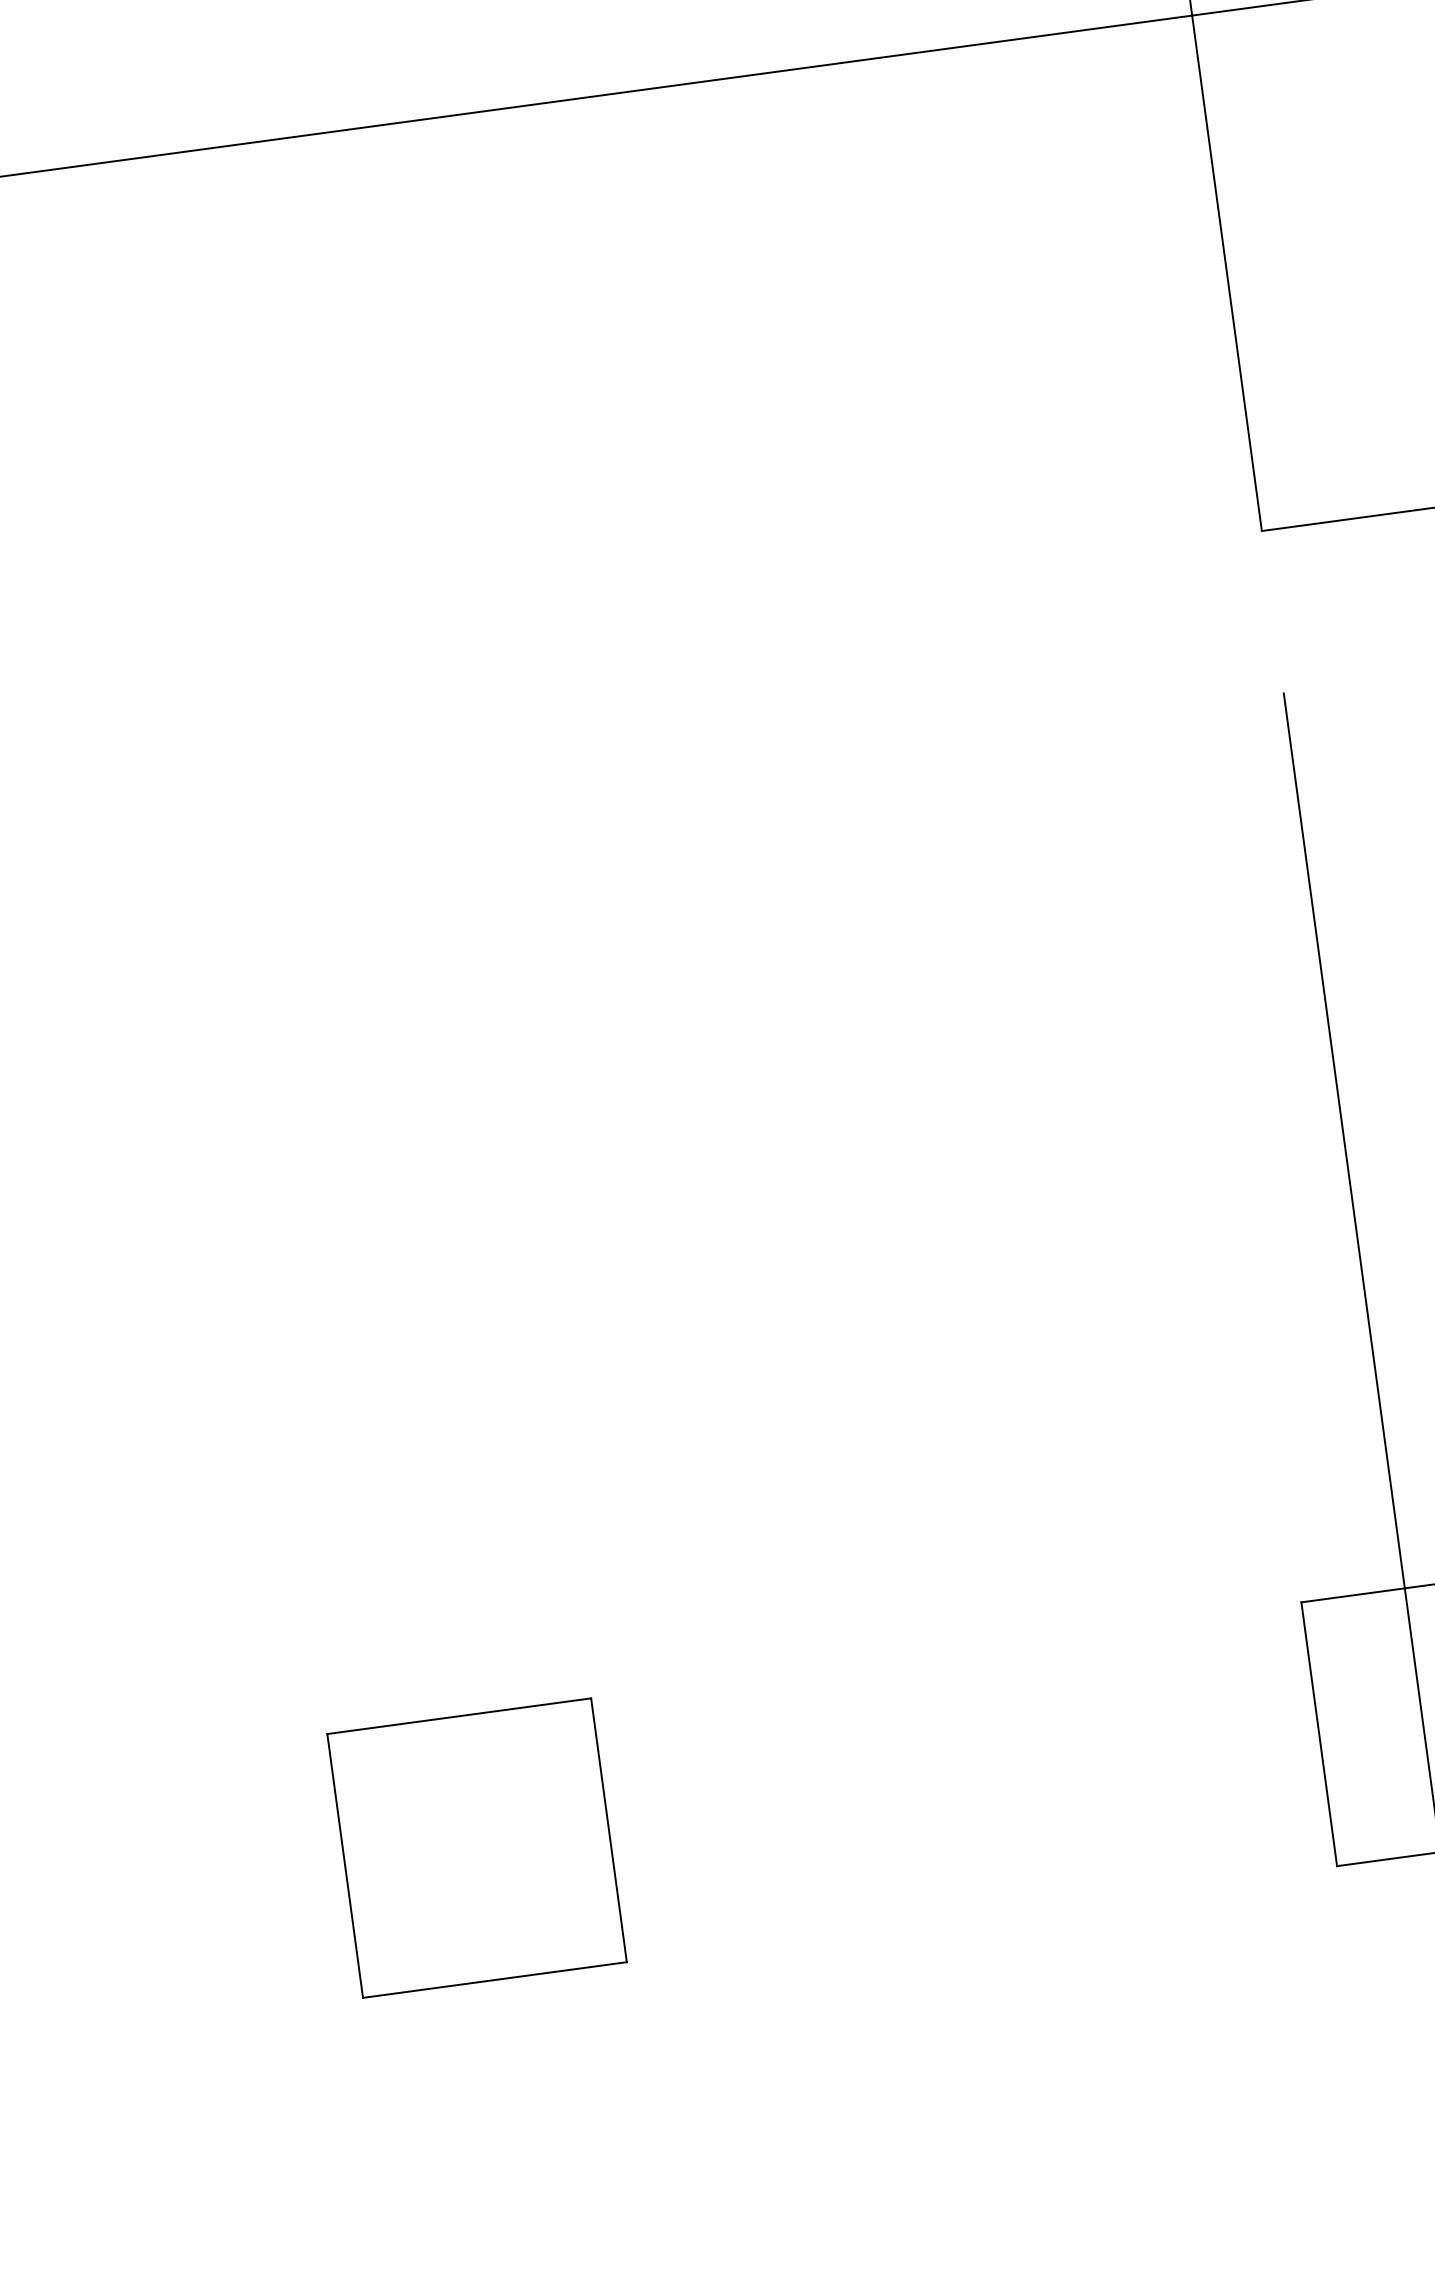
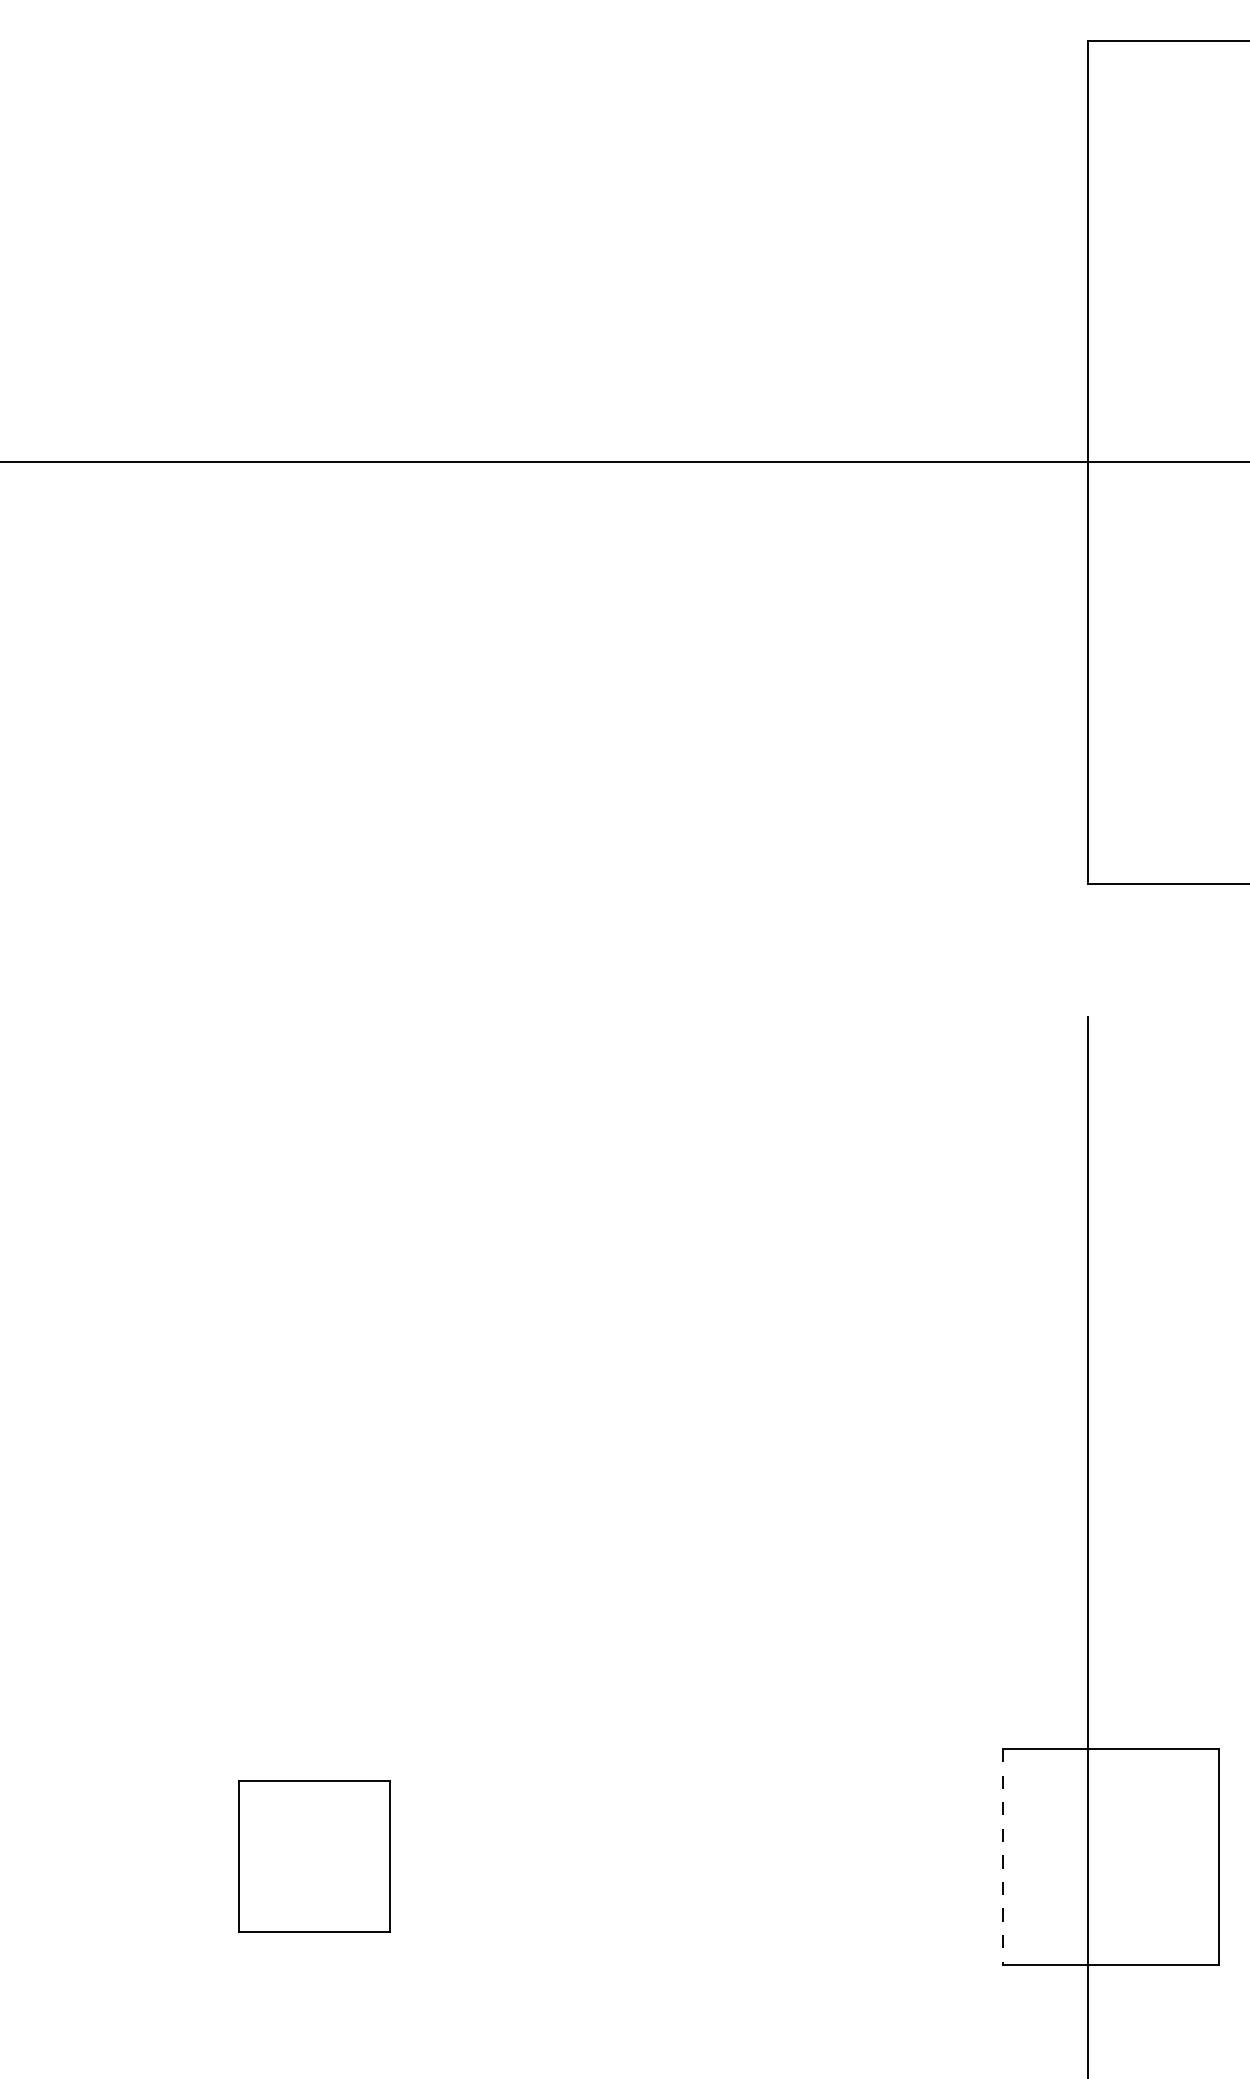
line: (1319, 1733) -> (1003, 1856), solid -> dashed
part: (476, 1847) -> (313, 1856), size x0.7

